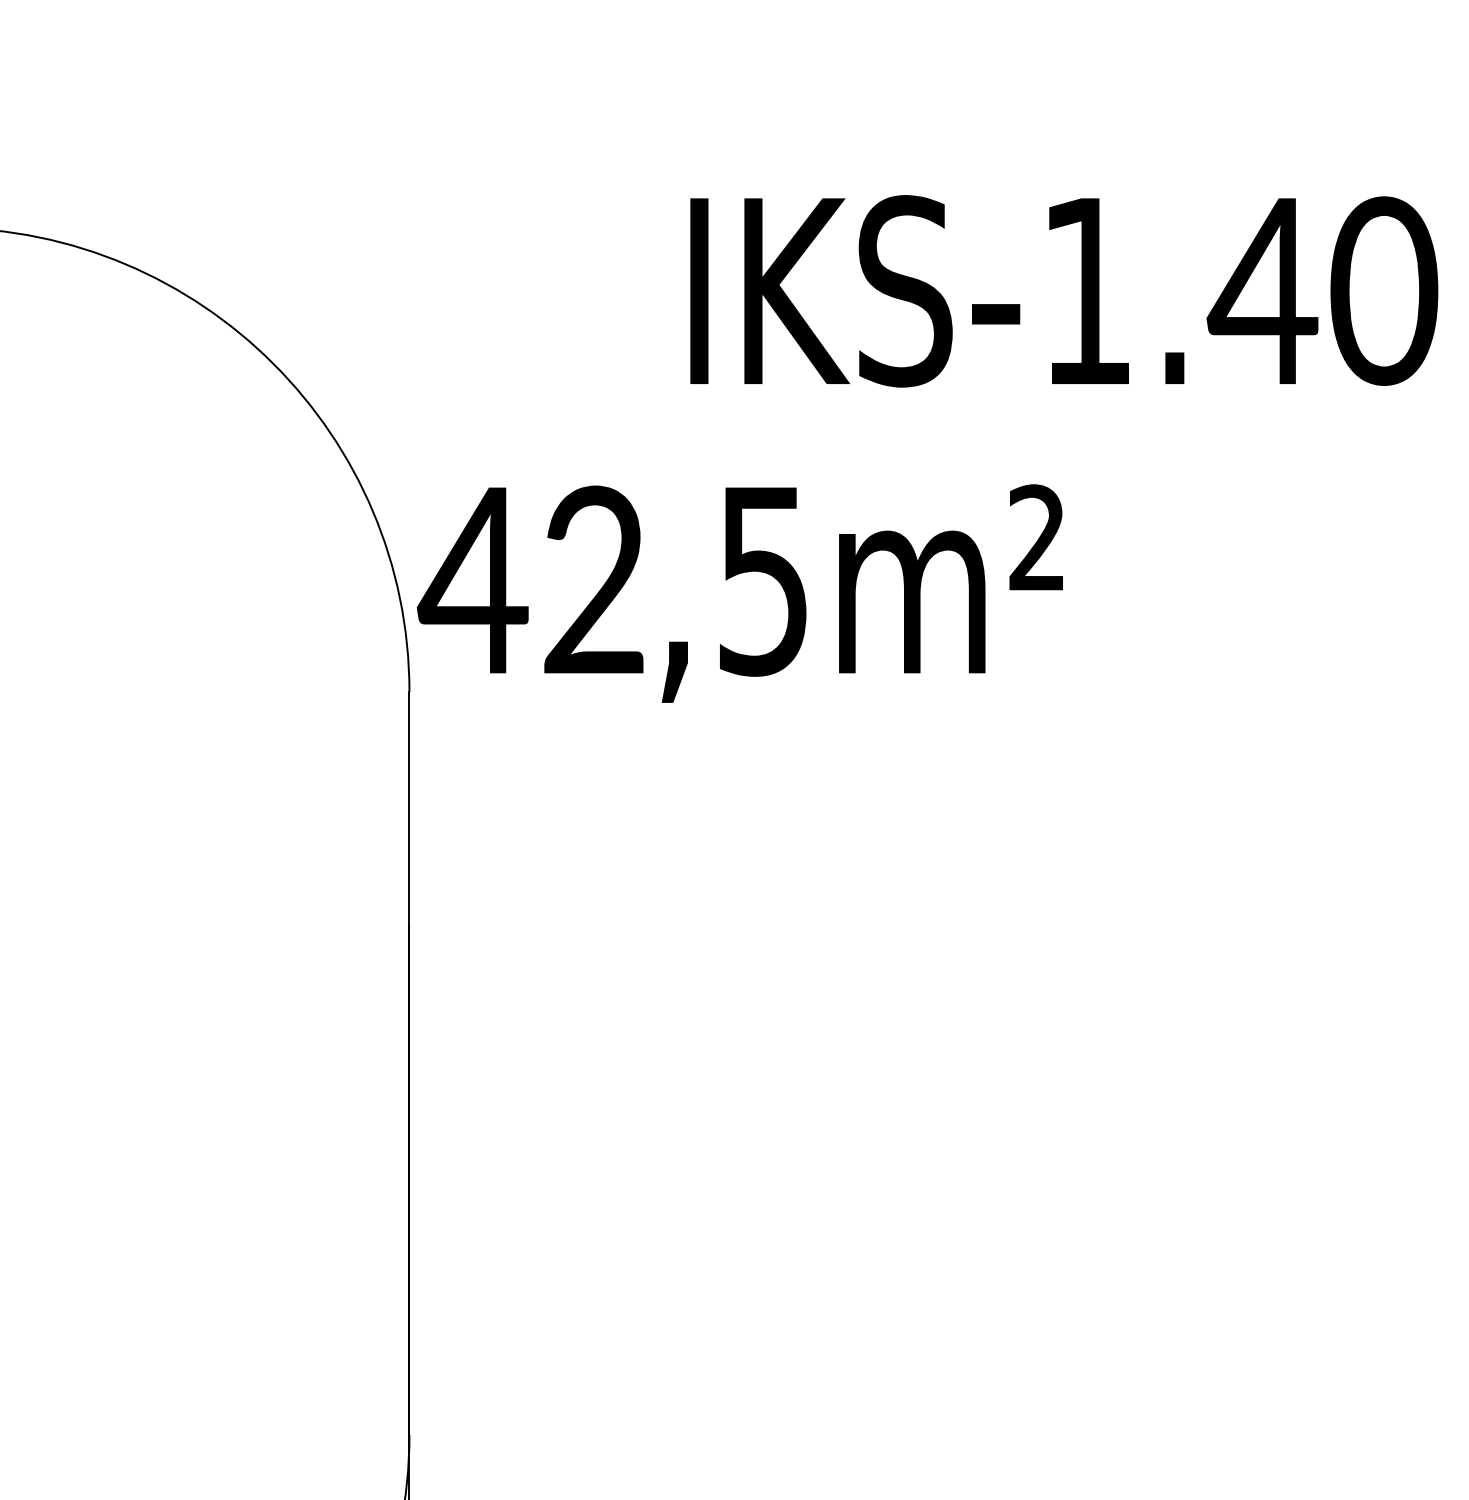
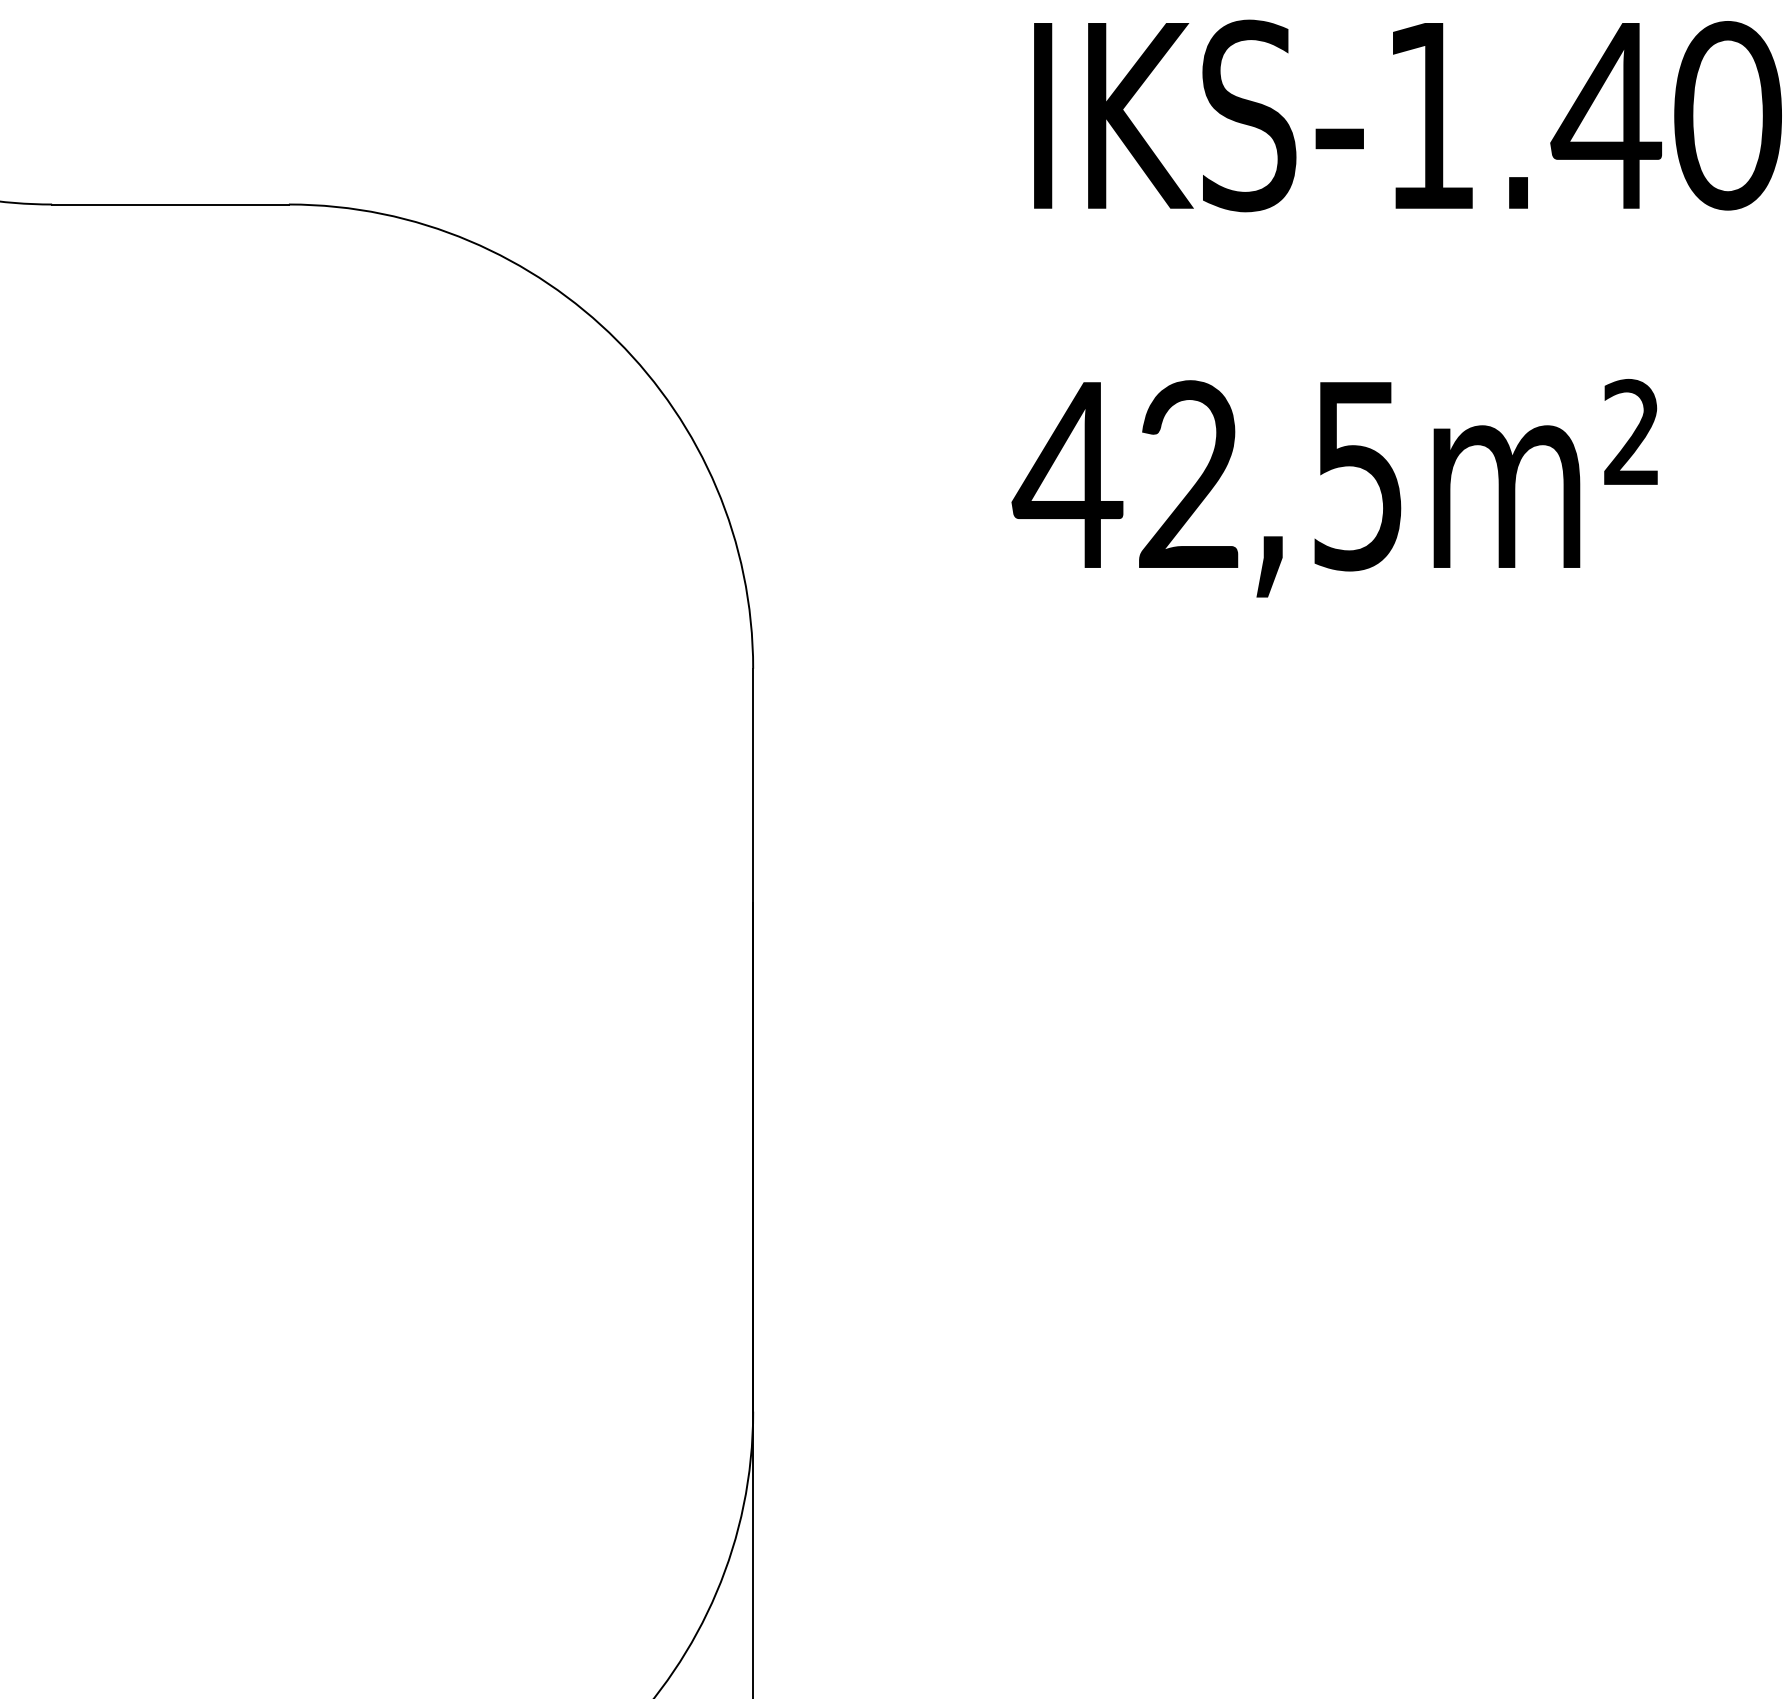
text: (1063, 290) -> (1407, 115), moved
text: (739, 593) -> (1334, 488), moved

